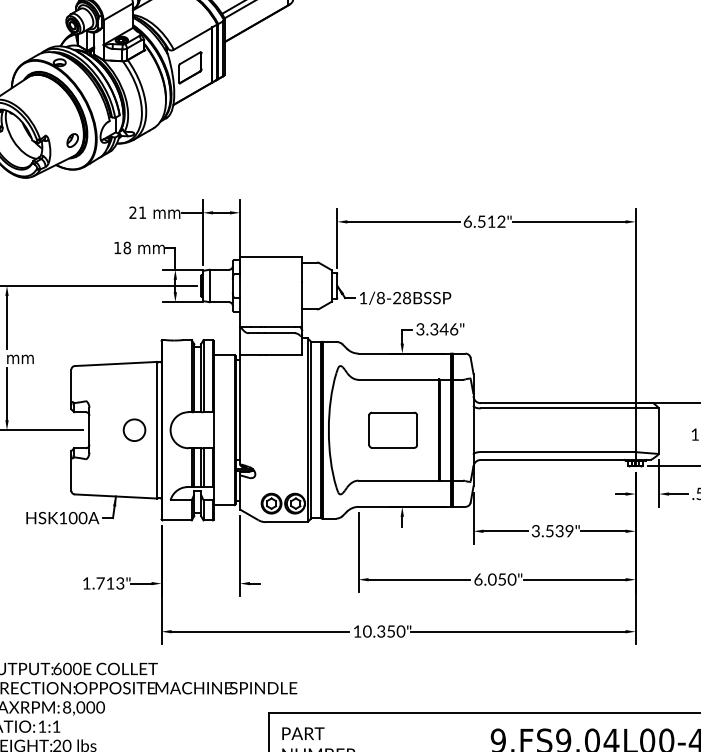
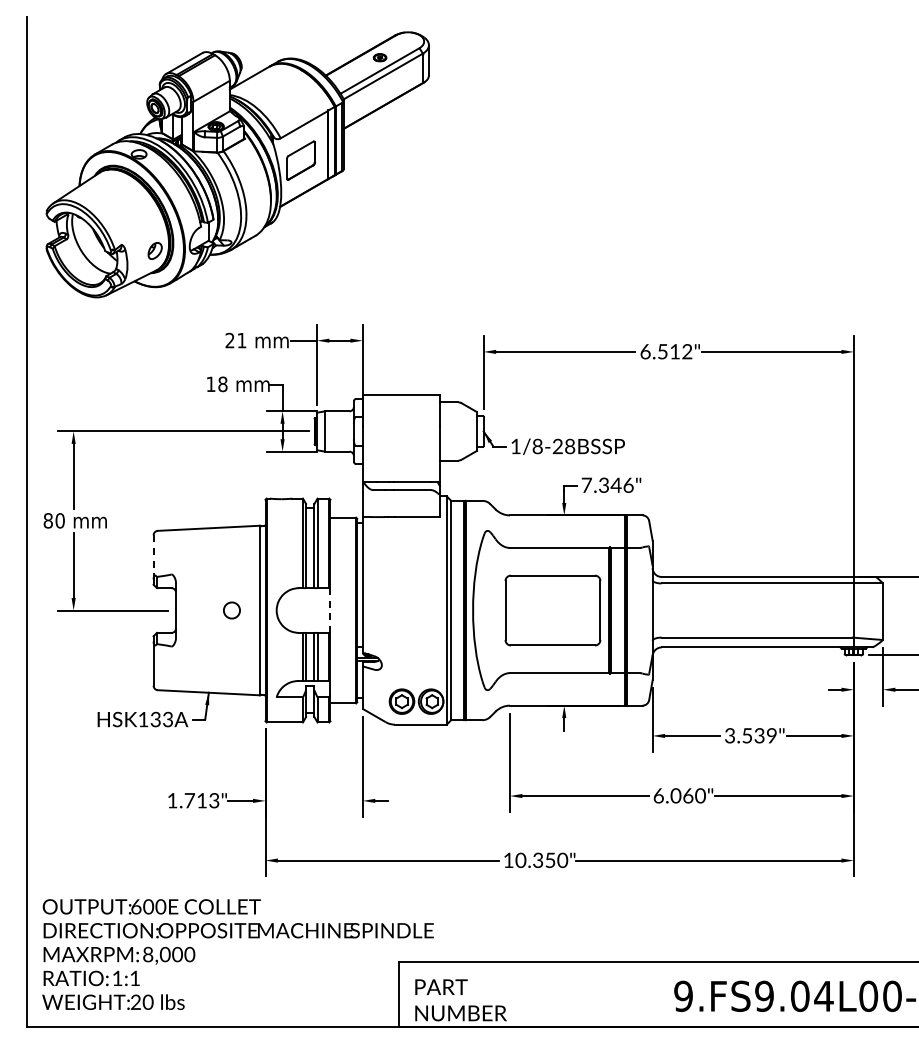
text: (420, 328) -> (586, 484), 3.346" -> 7.346"
line: (71, 387) -> (153, 557), solid -> dashed
part: (134, 430) -> (231, 610), size x0.6
line: (213, 430) -> (330, 610), solid -> dashed
part: (392, 430) -> (552, 610), size x1.6
text: (77, 518) -> (161, 719), HSK100A -> HSK133A
text: (502, 579) -> (688, 795), 6.050" -> 6.060"

